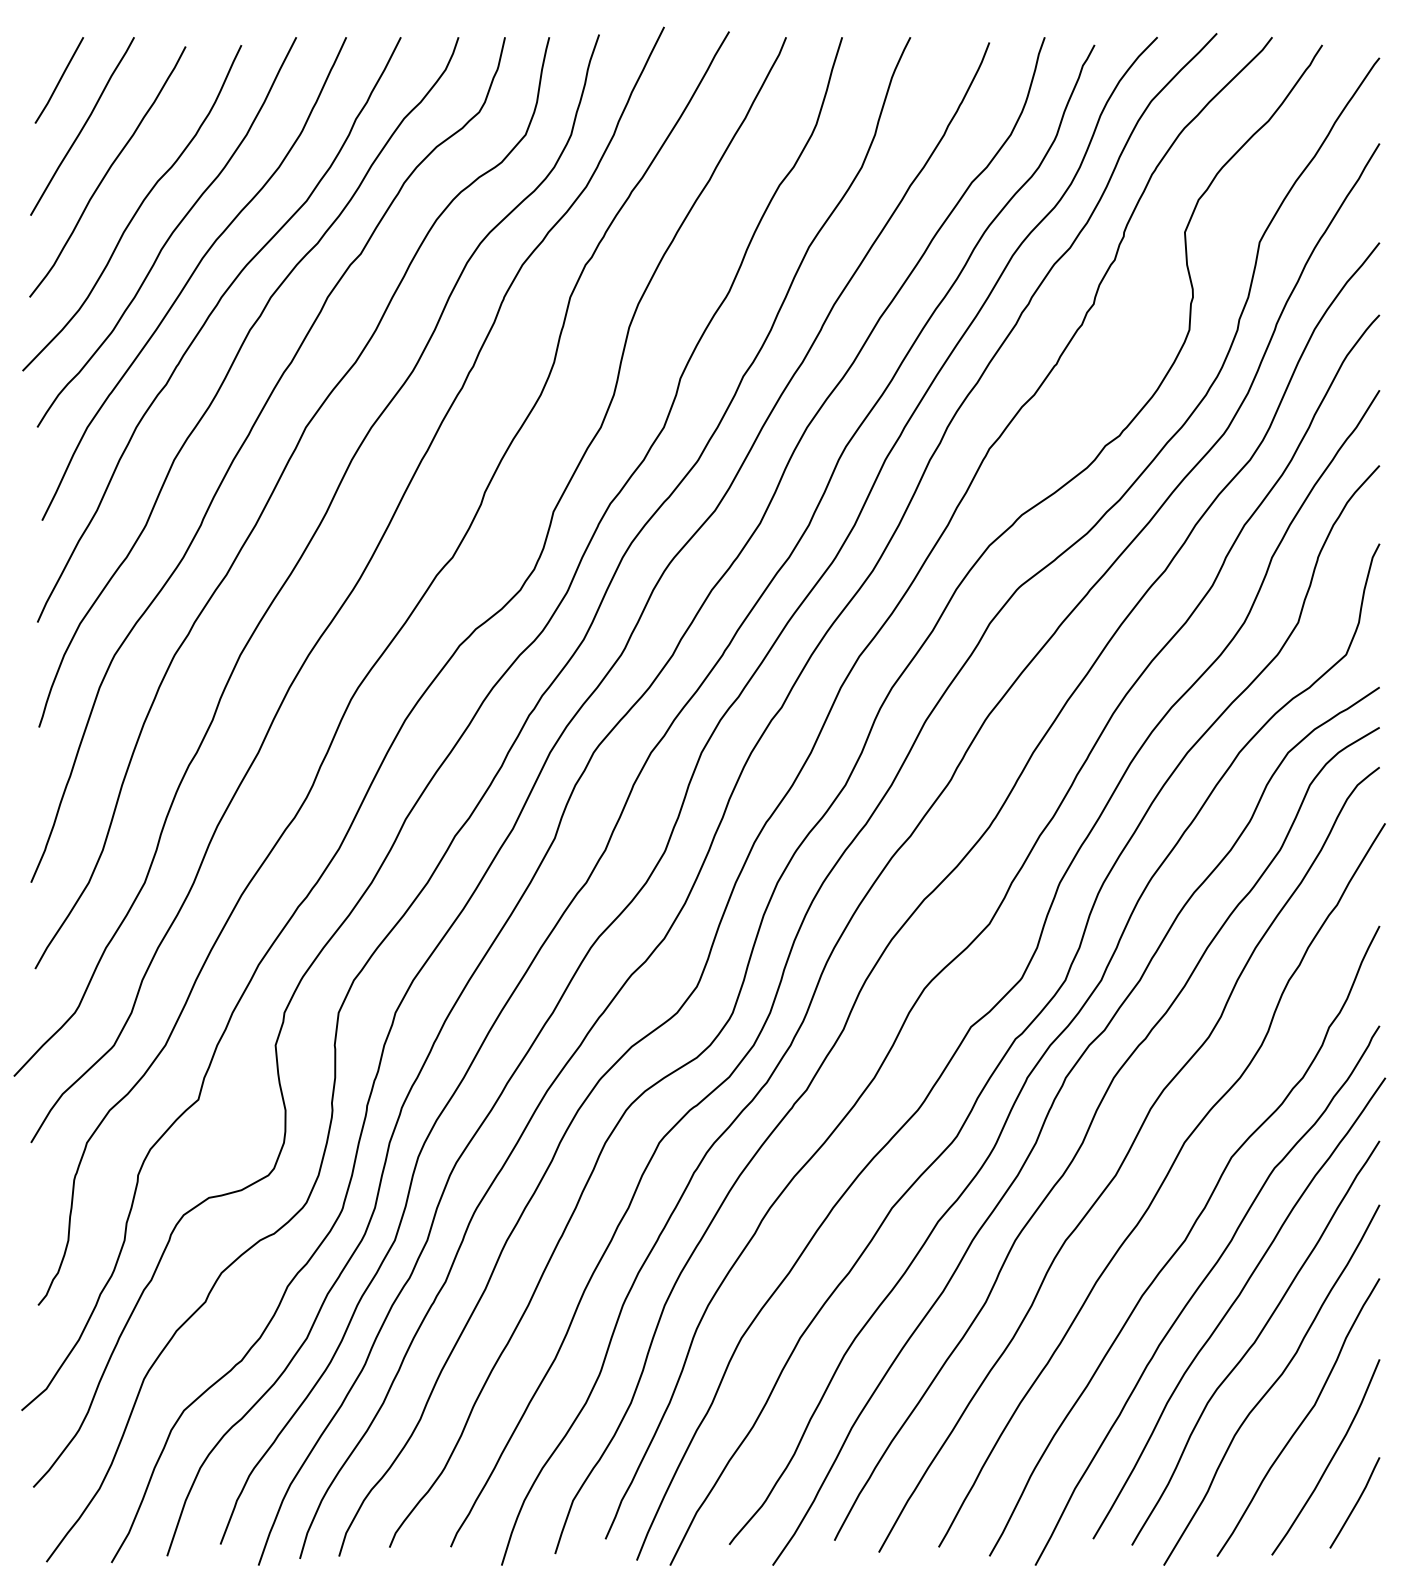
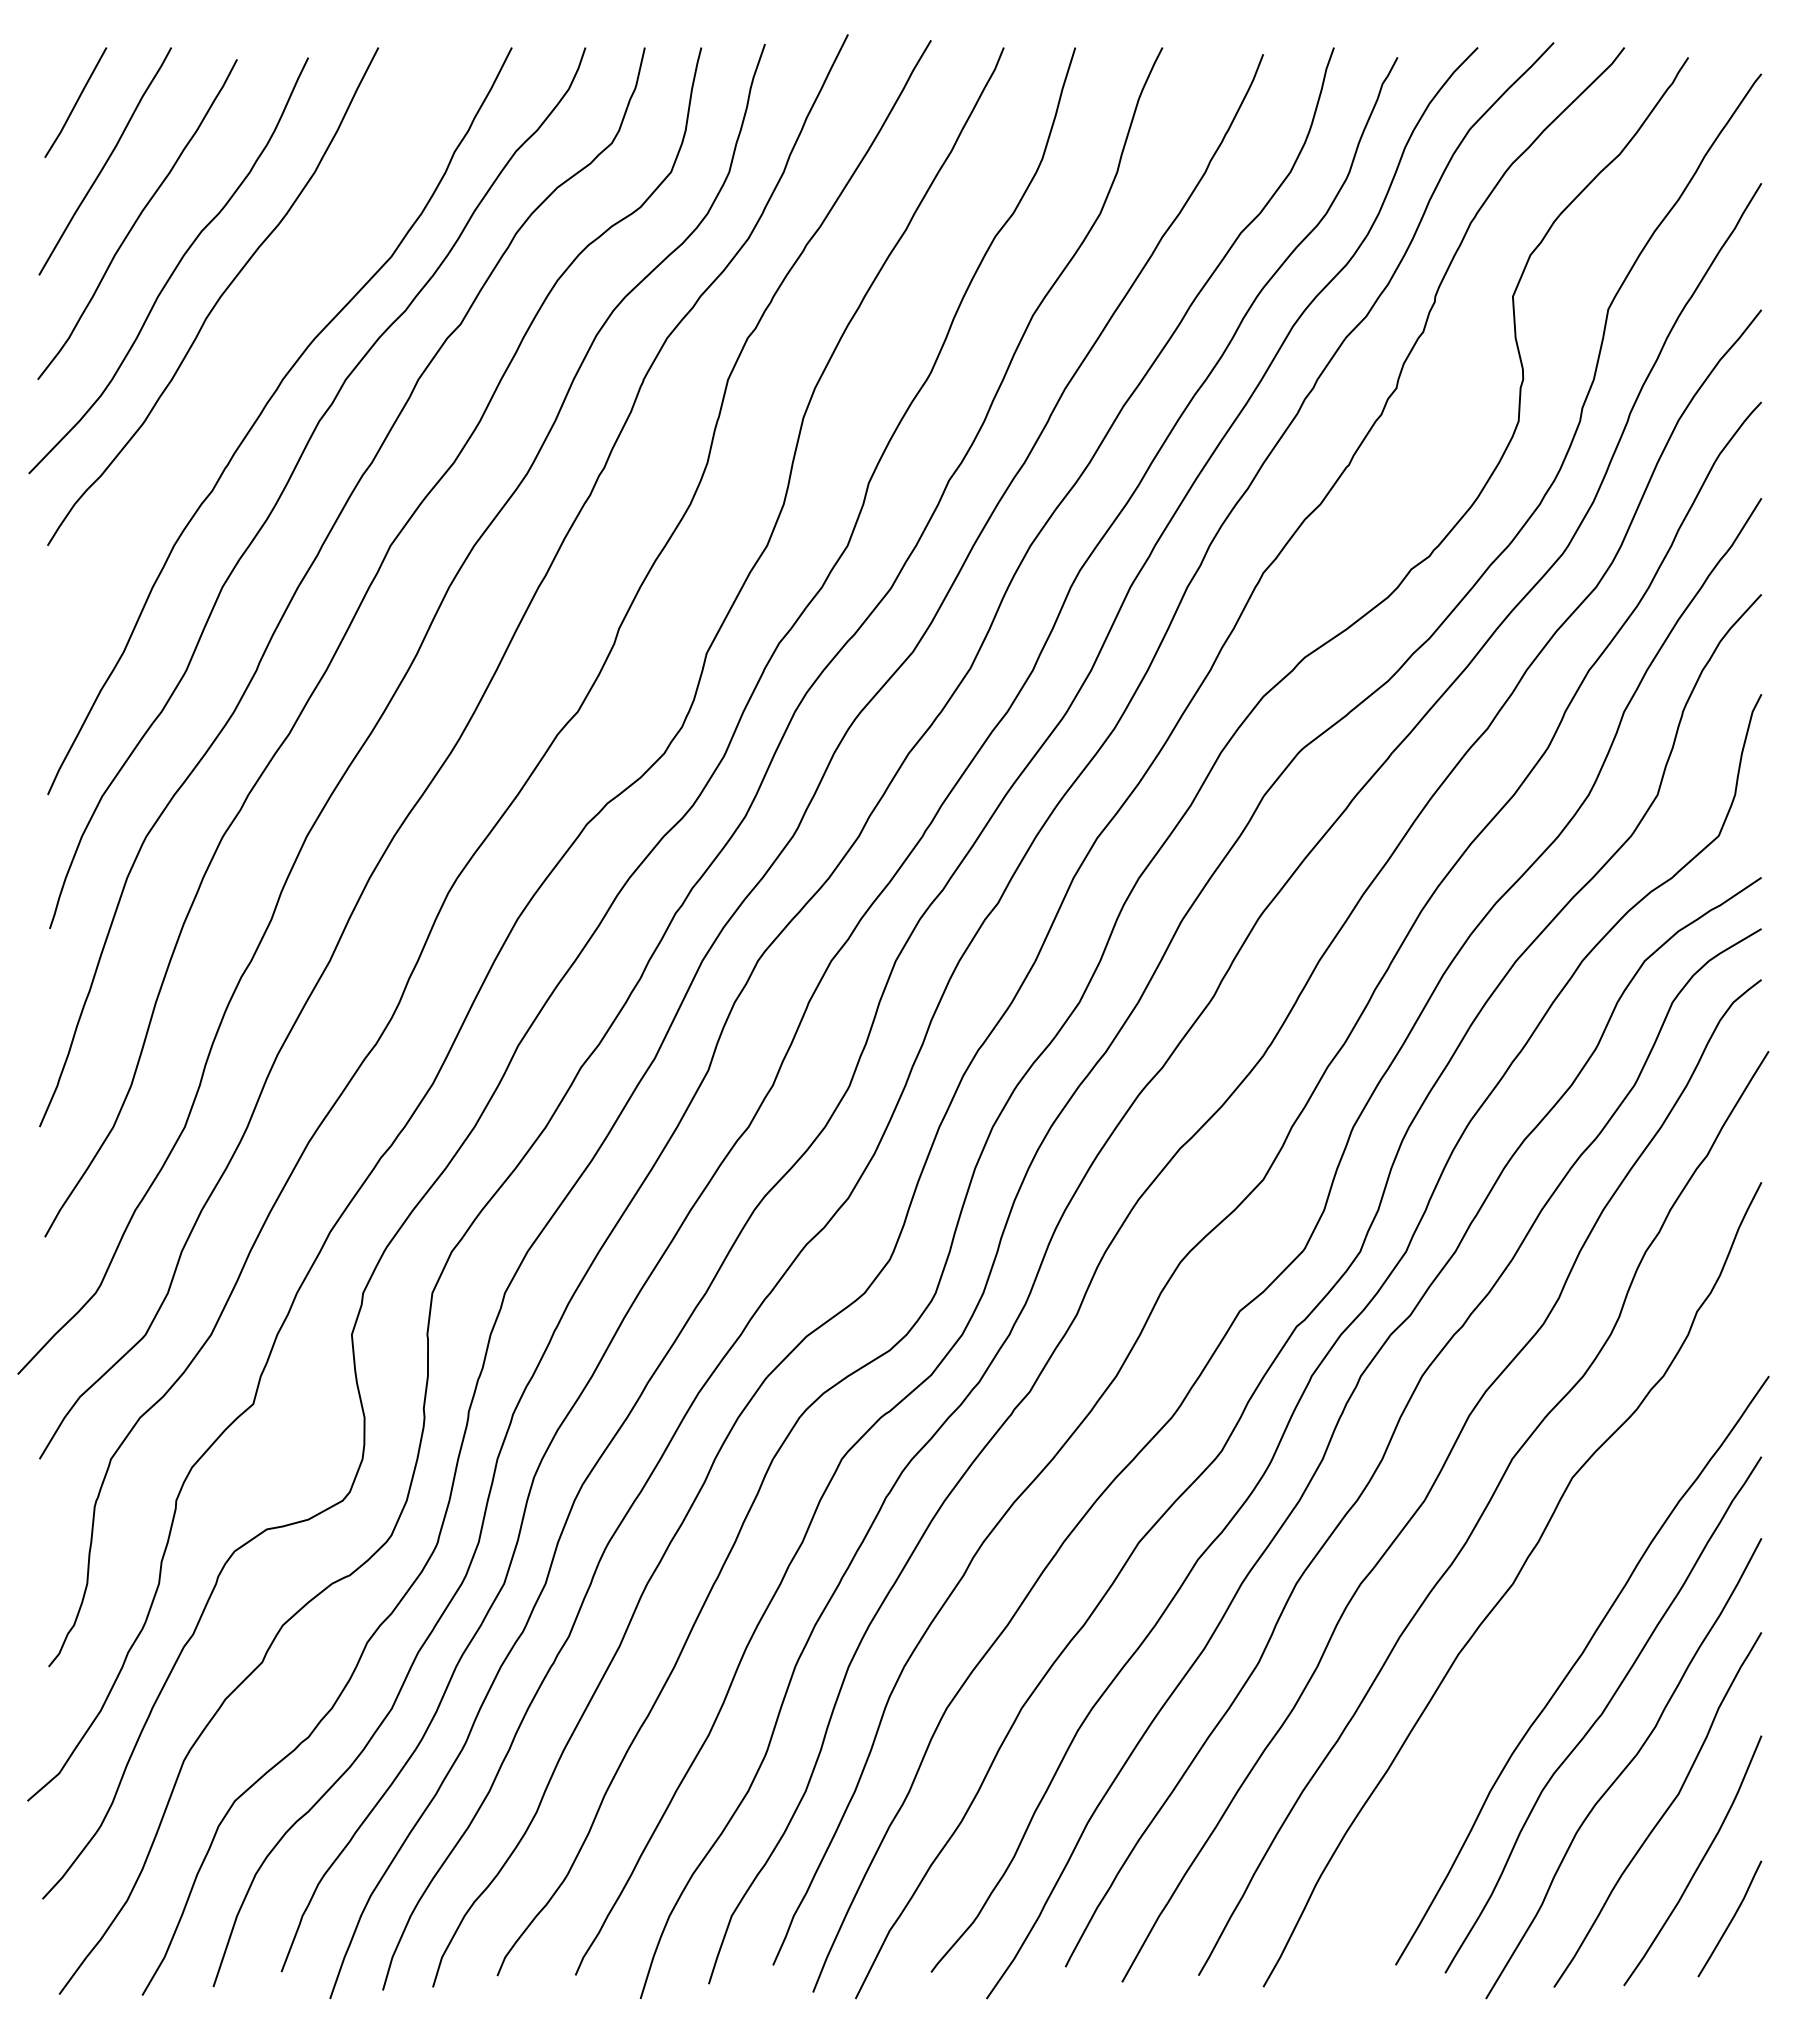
curve: (191, 277) -> (244, 354), removed
curve: (1199, 1287) -> (1531, 1644), removed

